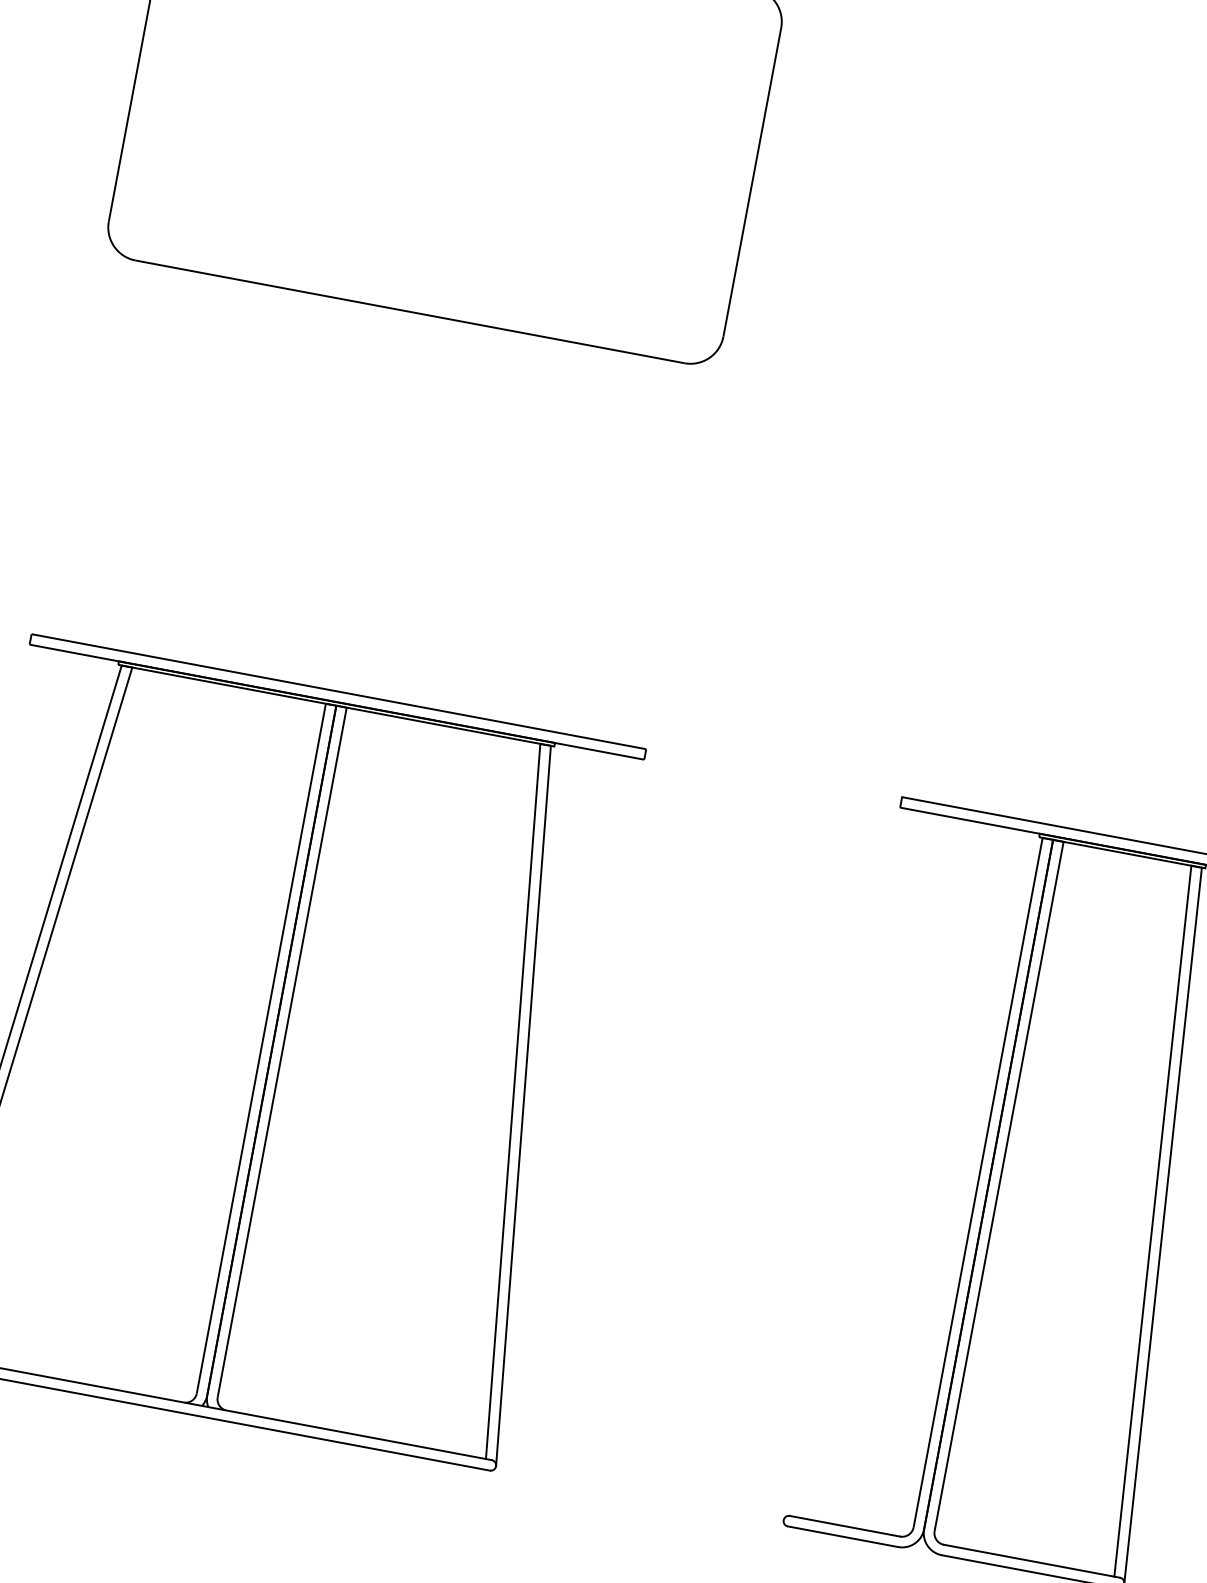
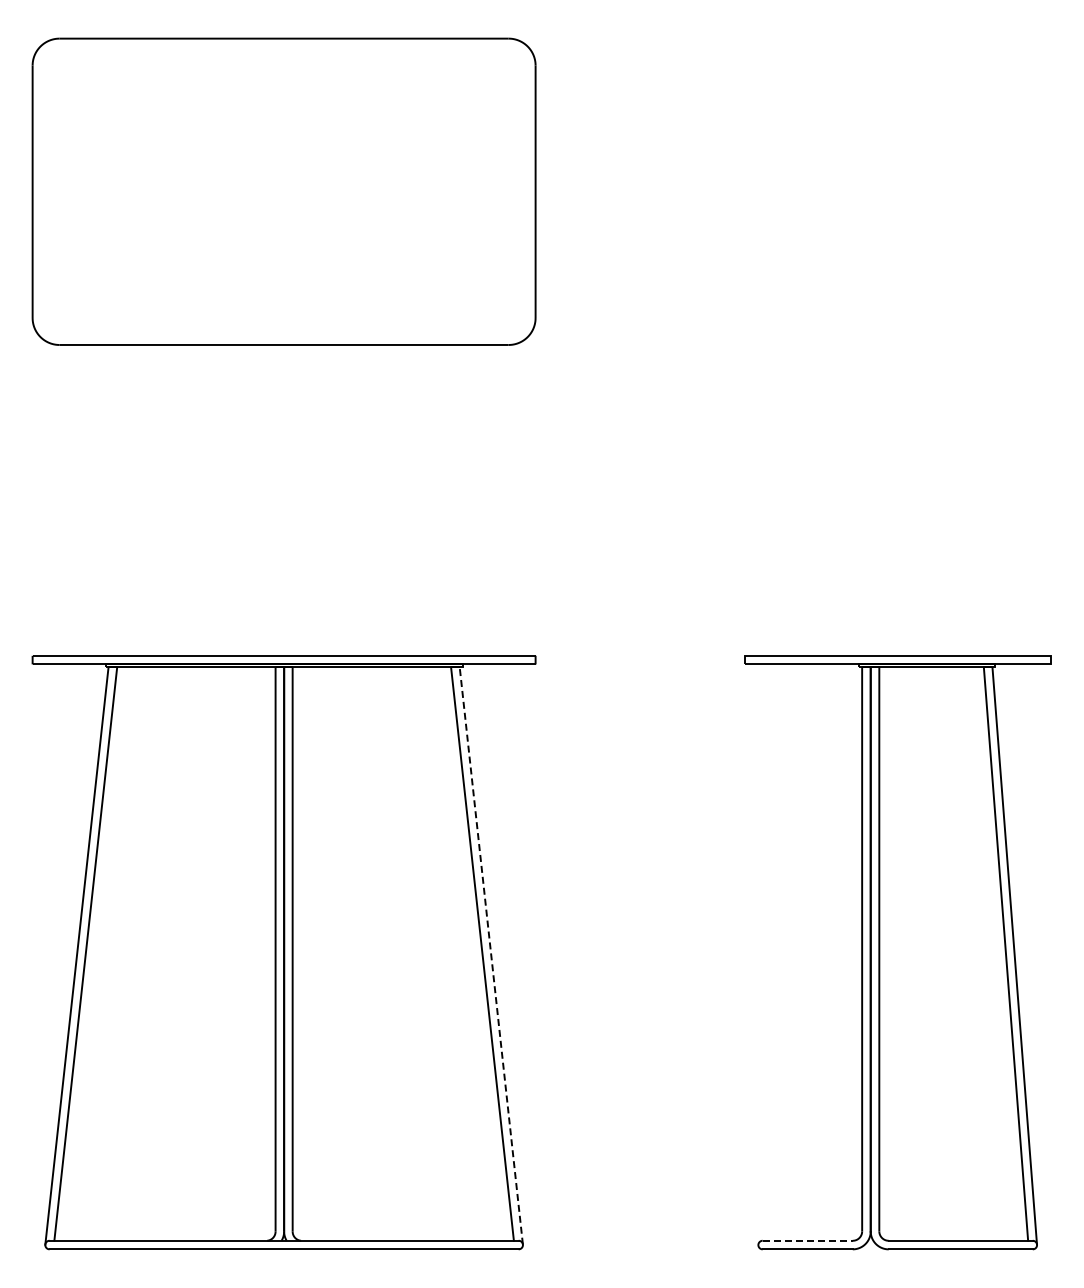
line: (523, 1105) -> (491, 955), solid -> dashed
line: (846, 1526) -> (808, 1240), solid -> dashed

